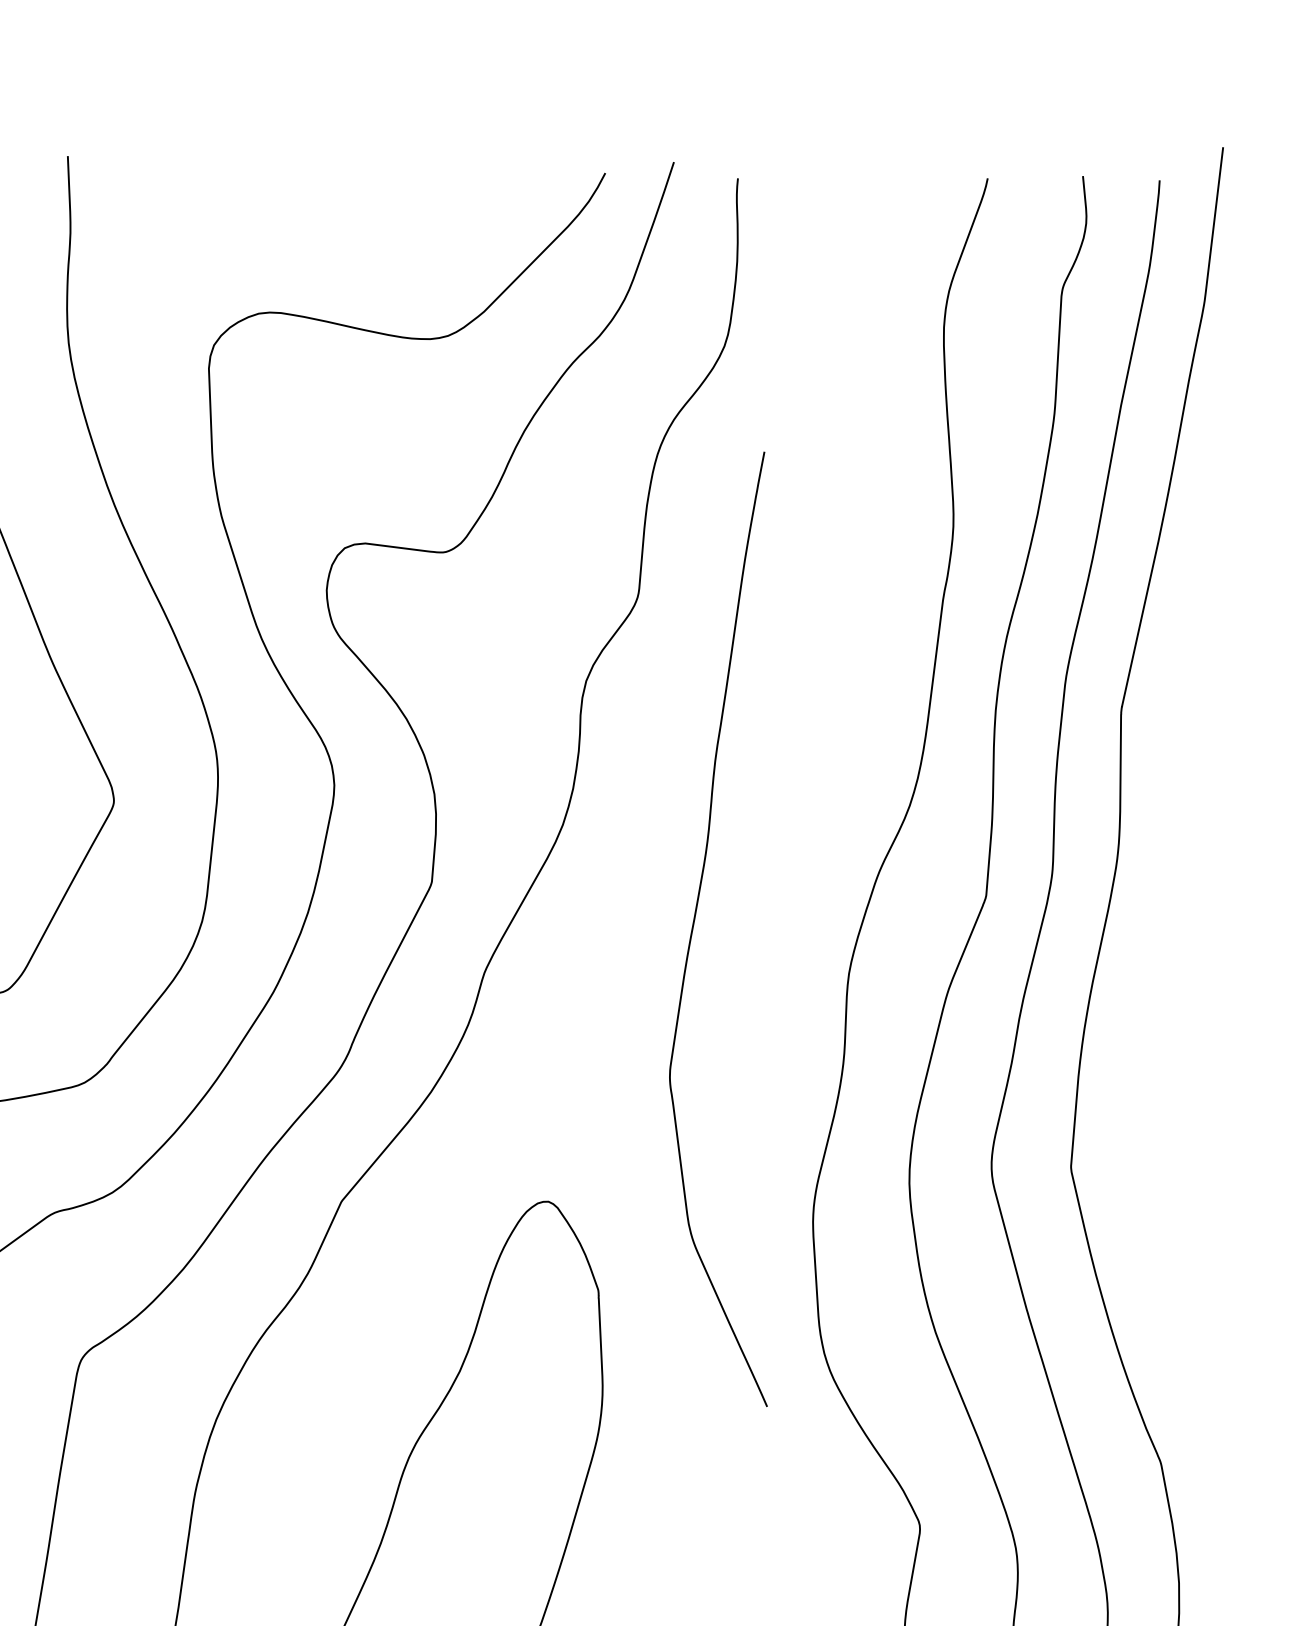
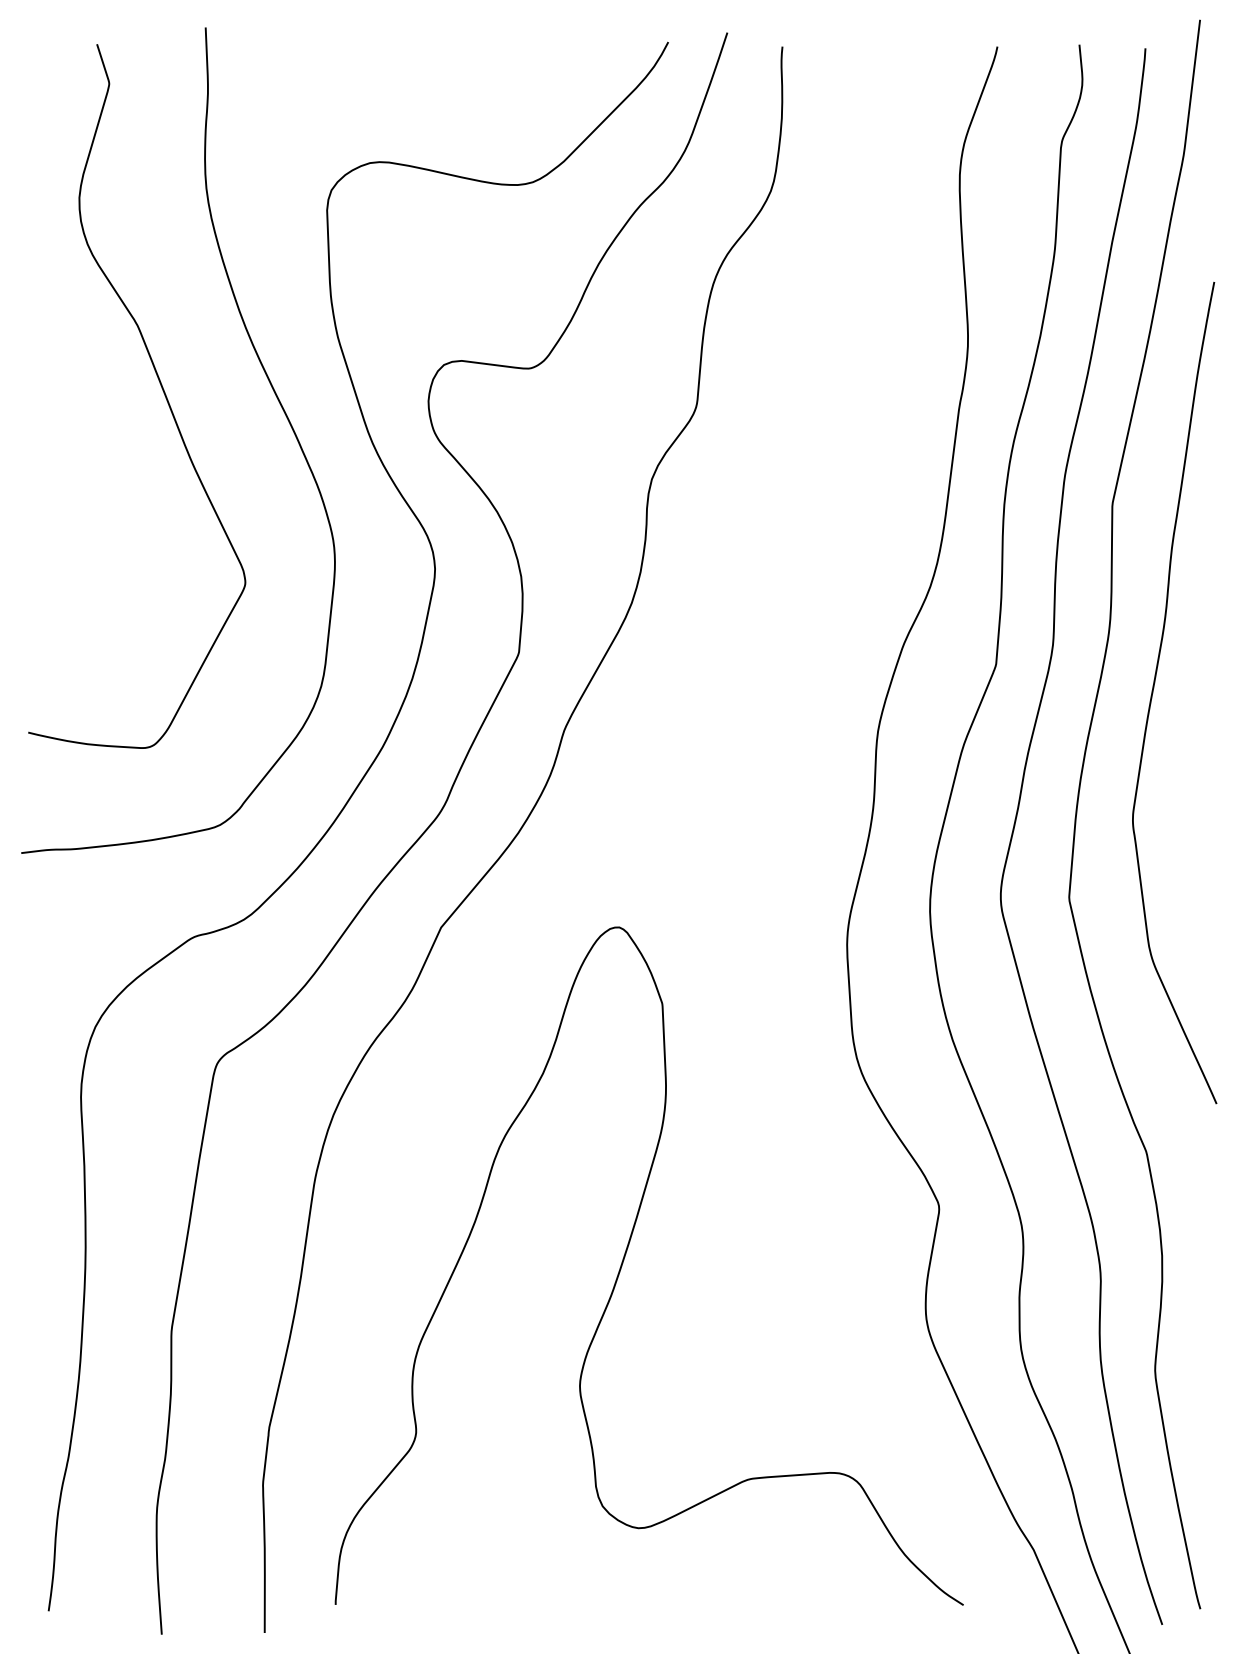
curve: (694, 924) -> (1154, 688), moved

